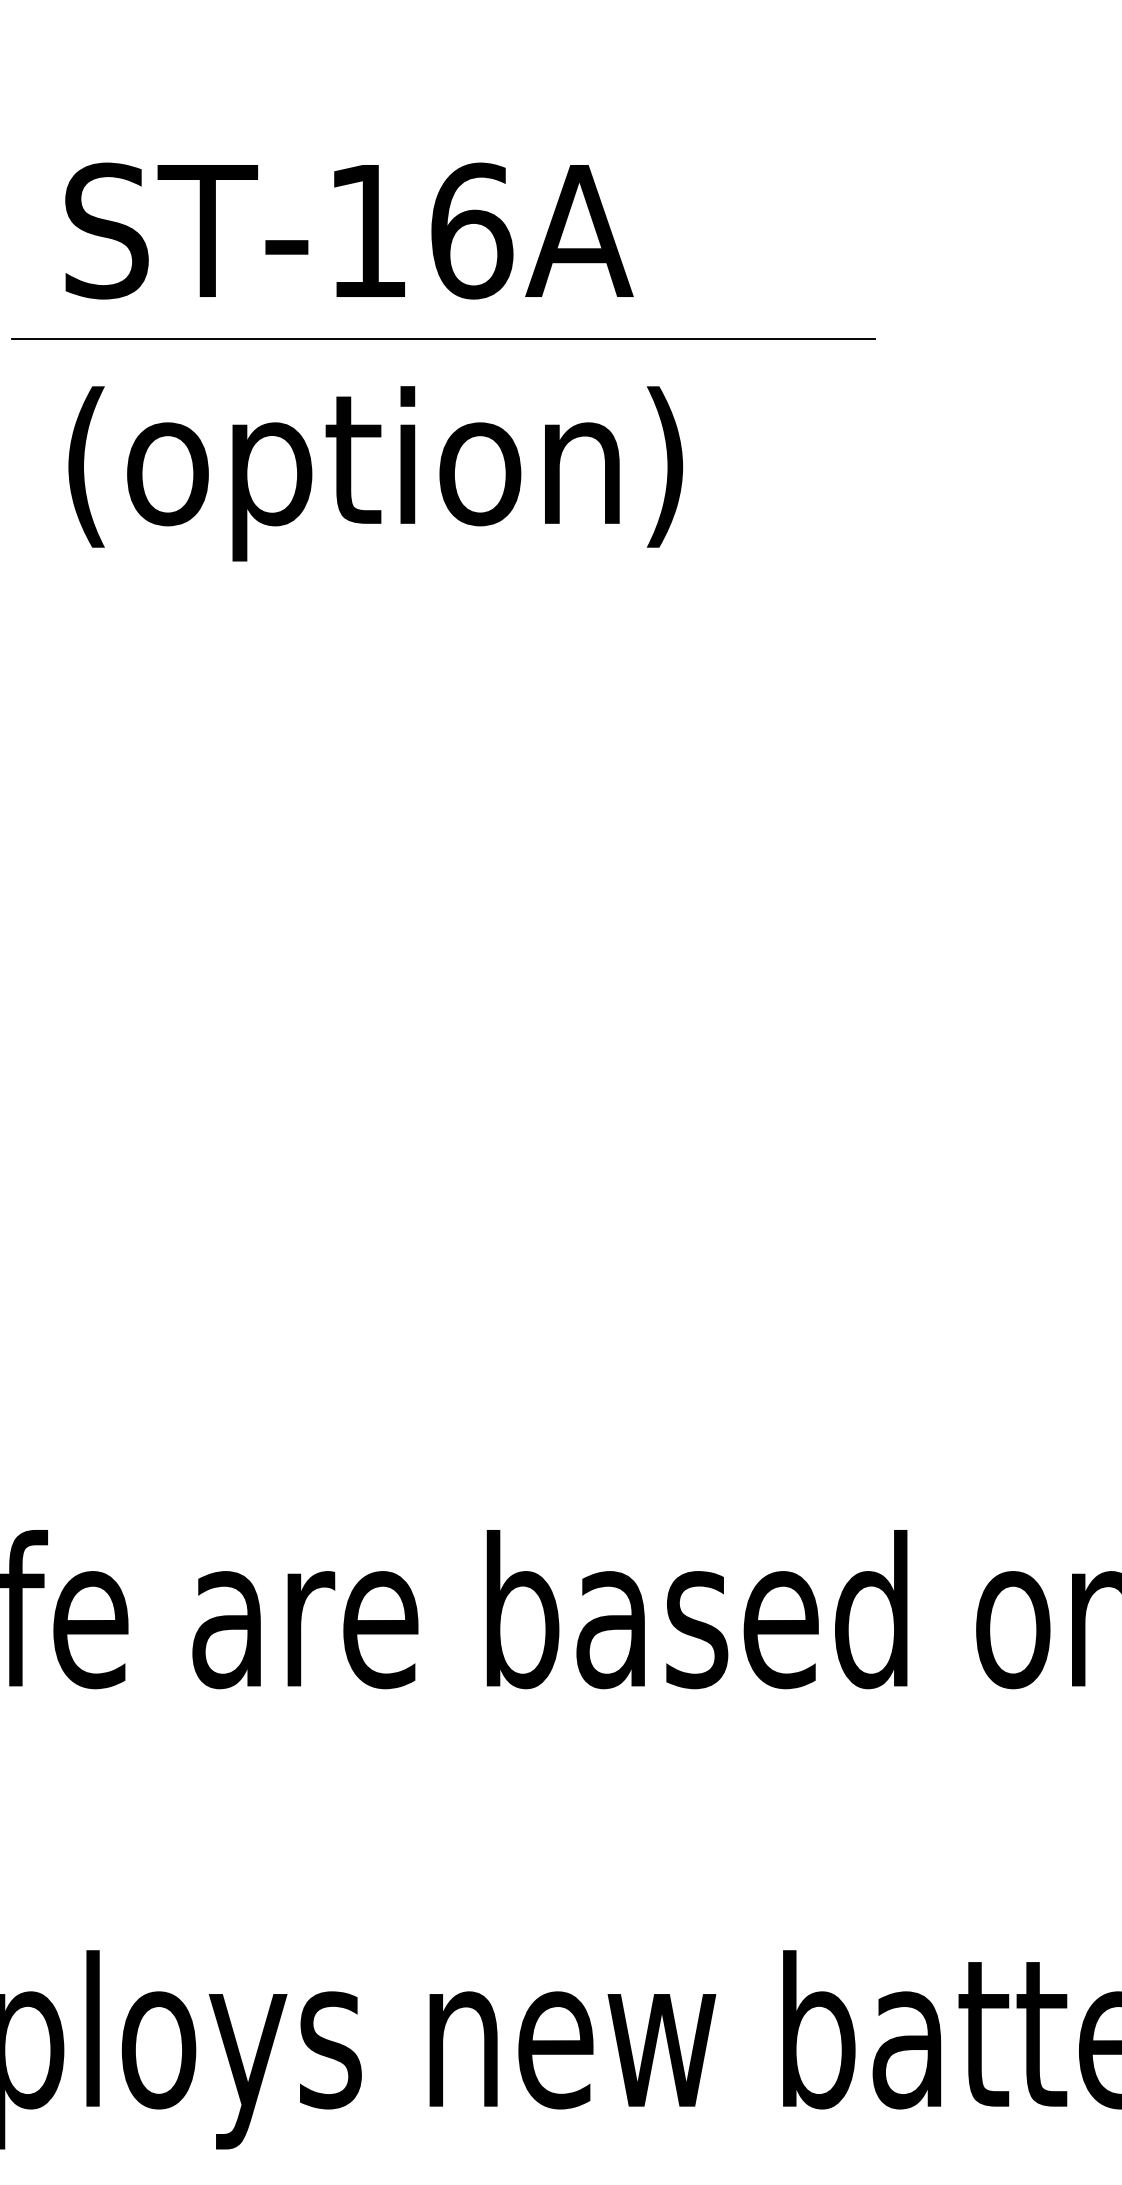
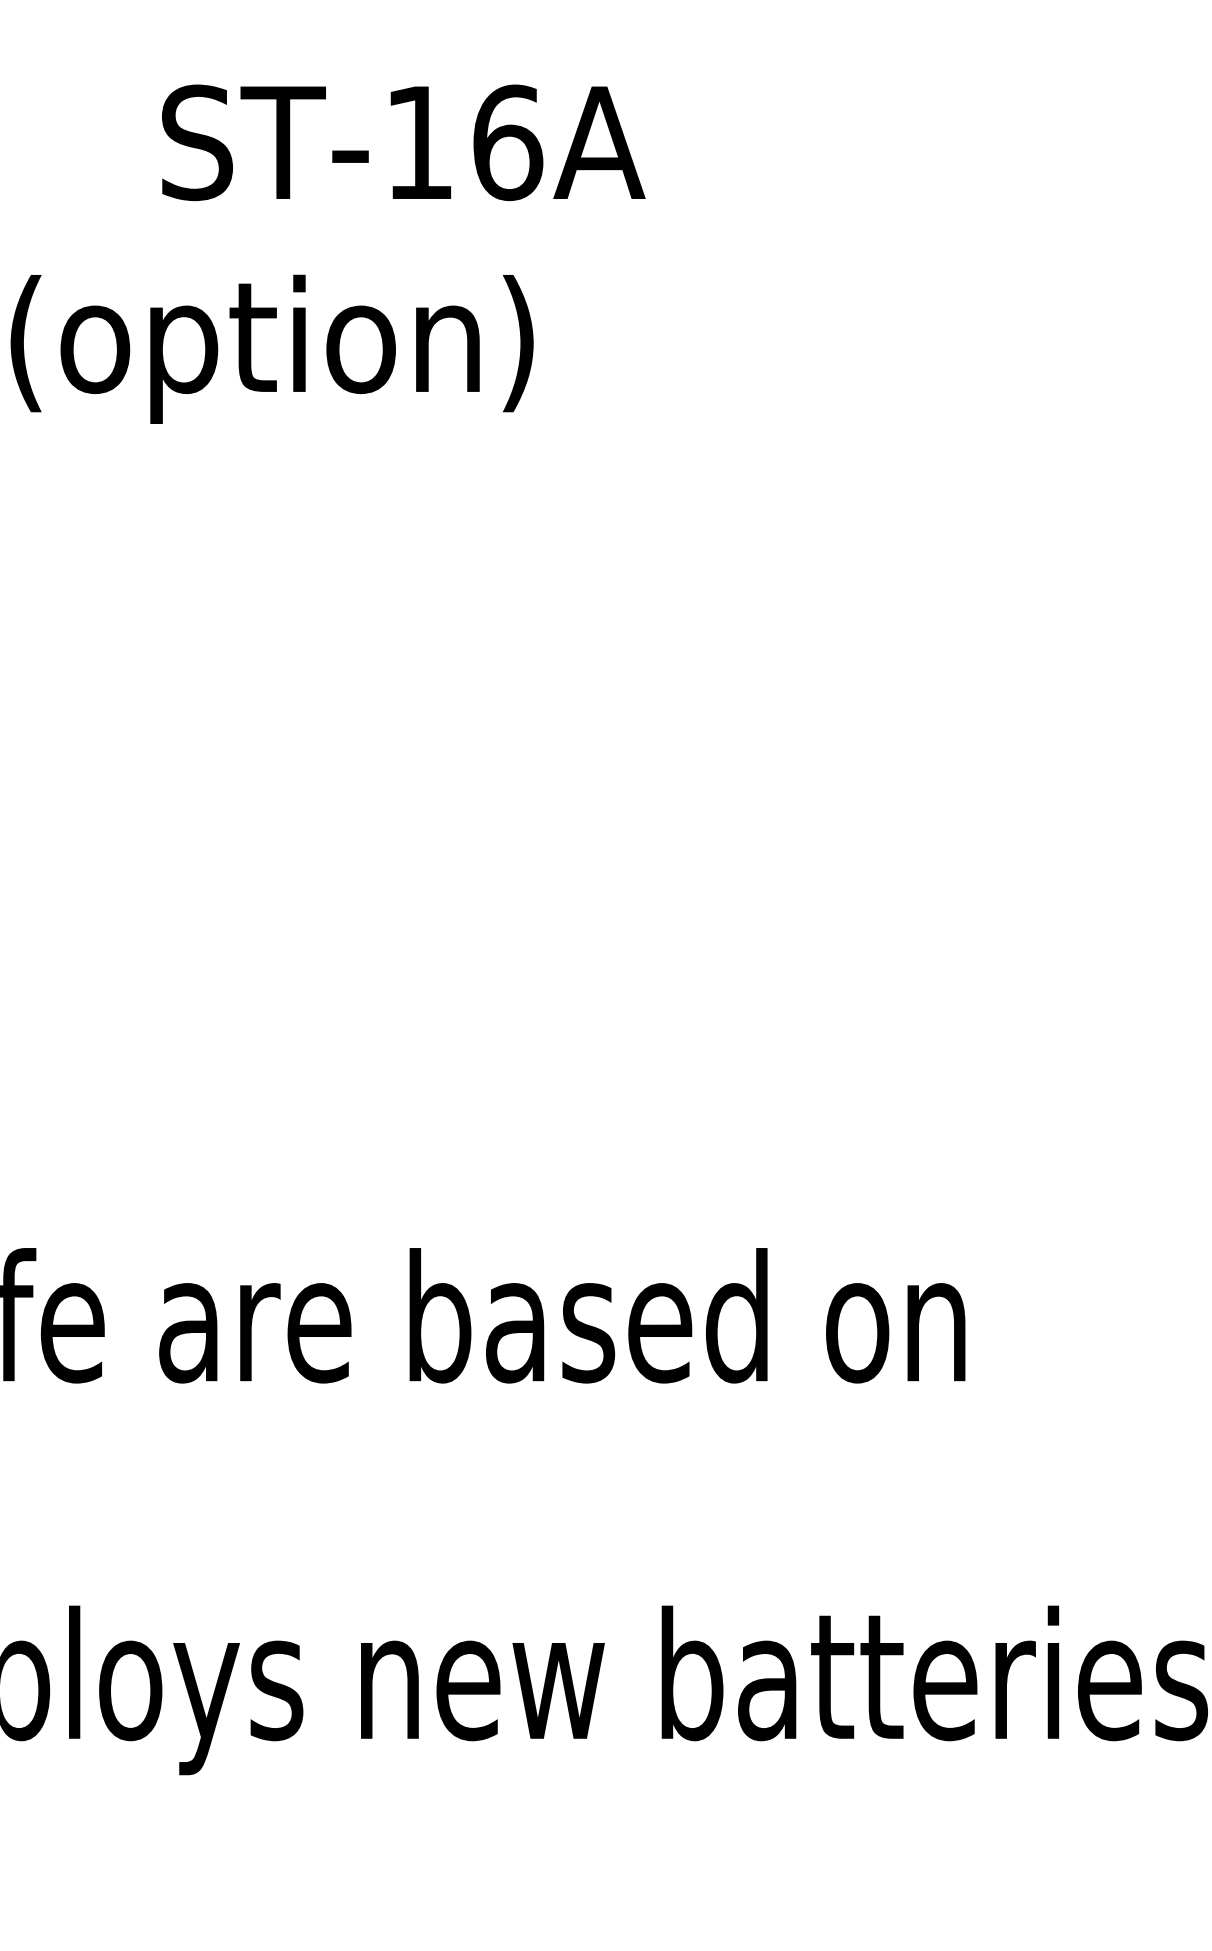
text: (349, 230) -> (403, 142), moved
line: (443, 339) -> (372, 235), removed
text: (374, 472) -> (271, 348), moved

